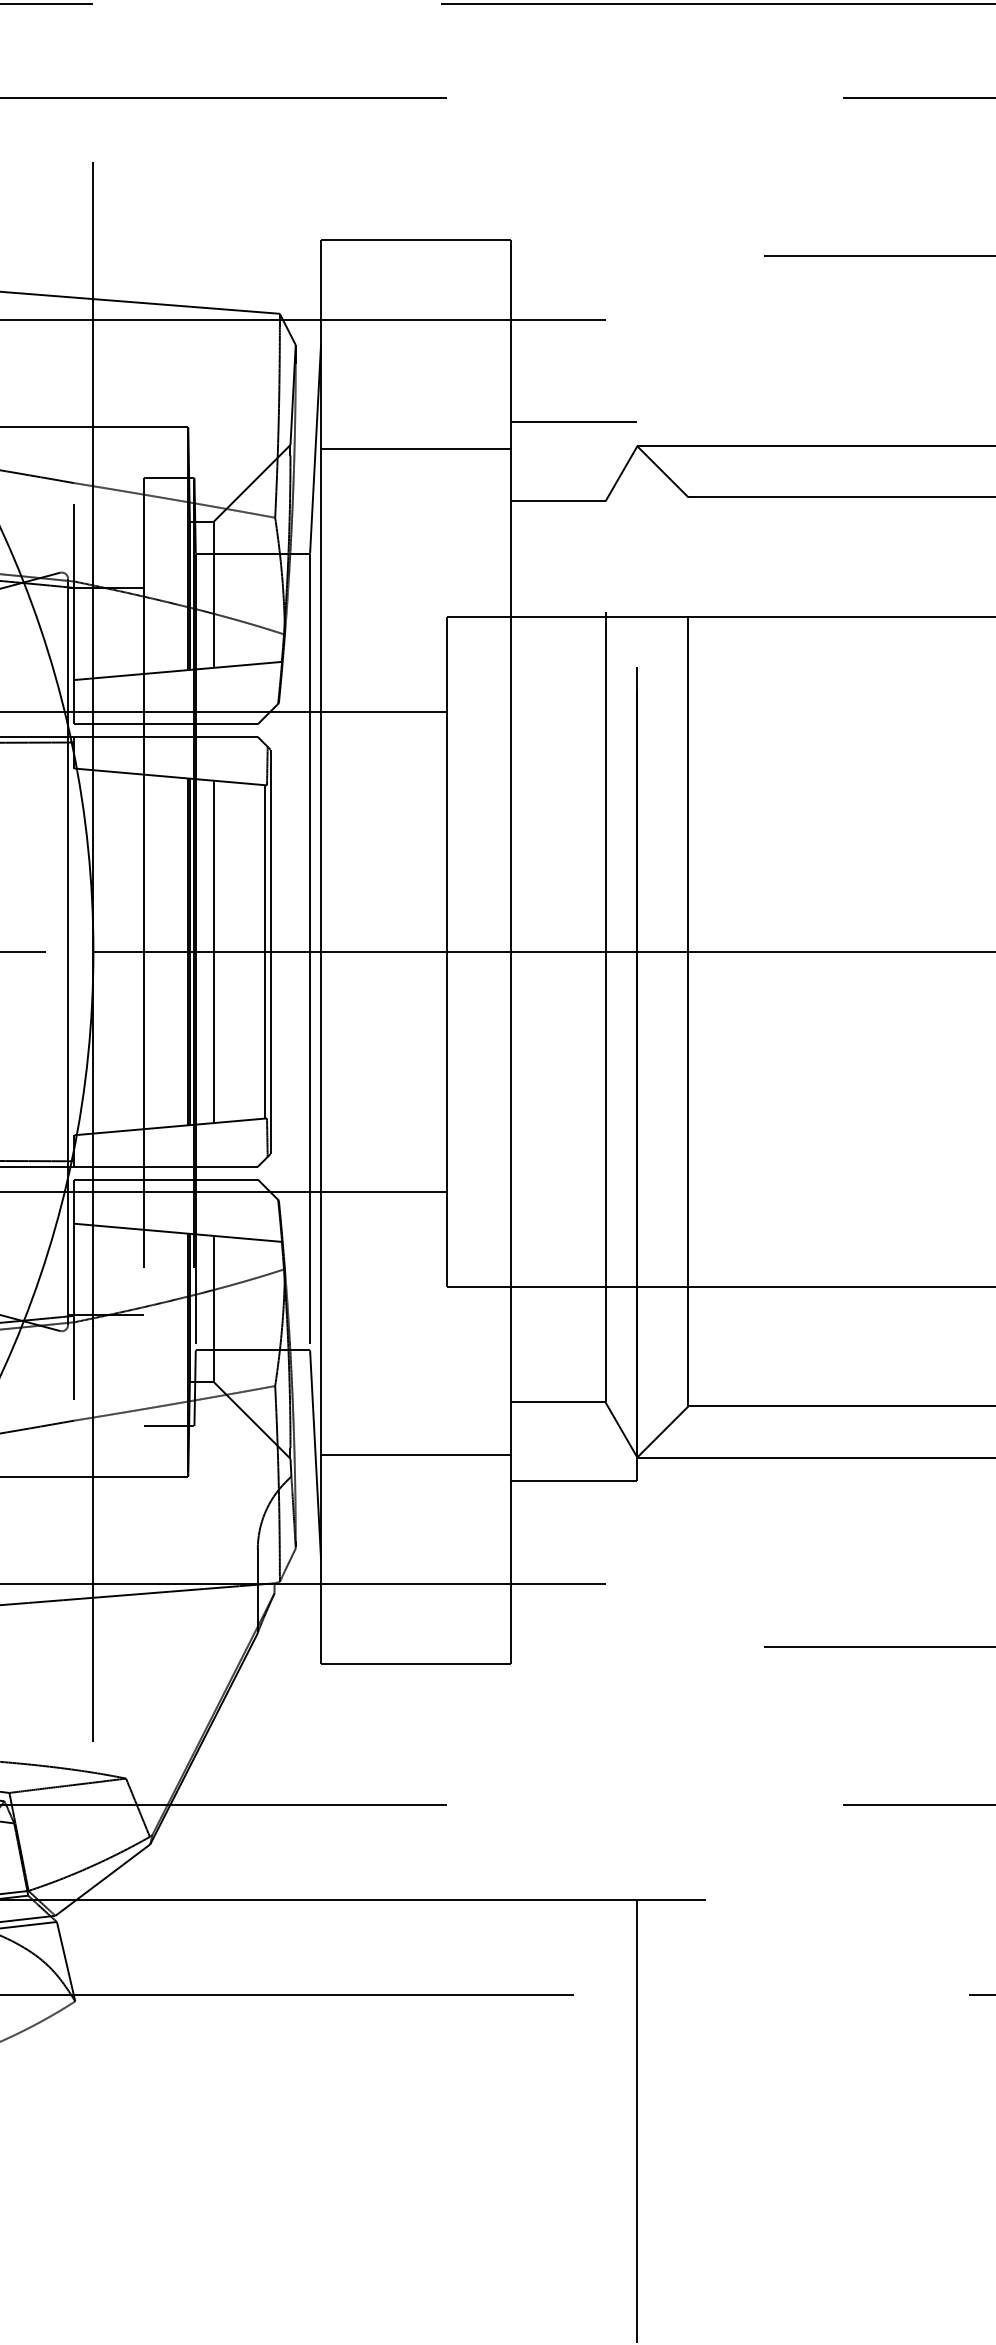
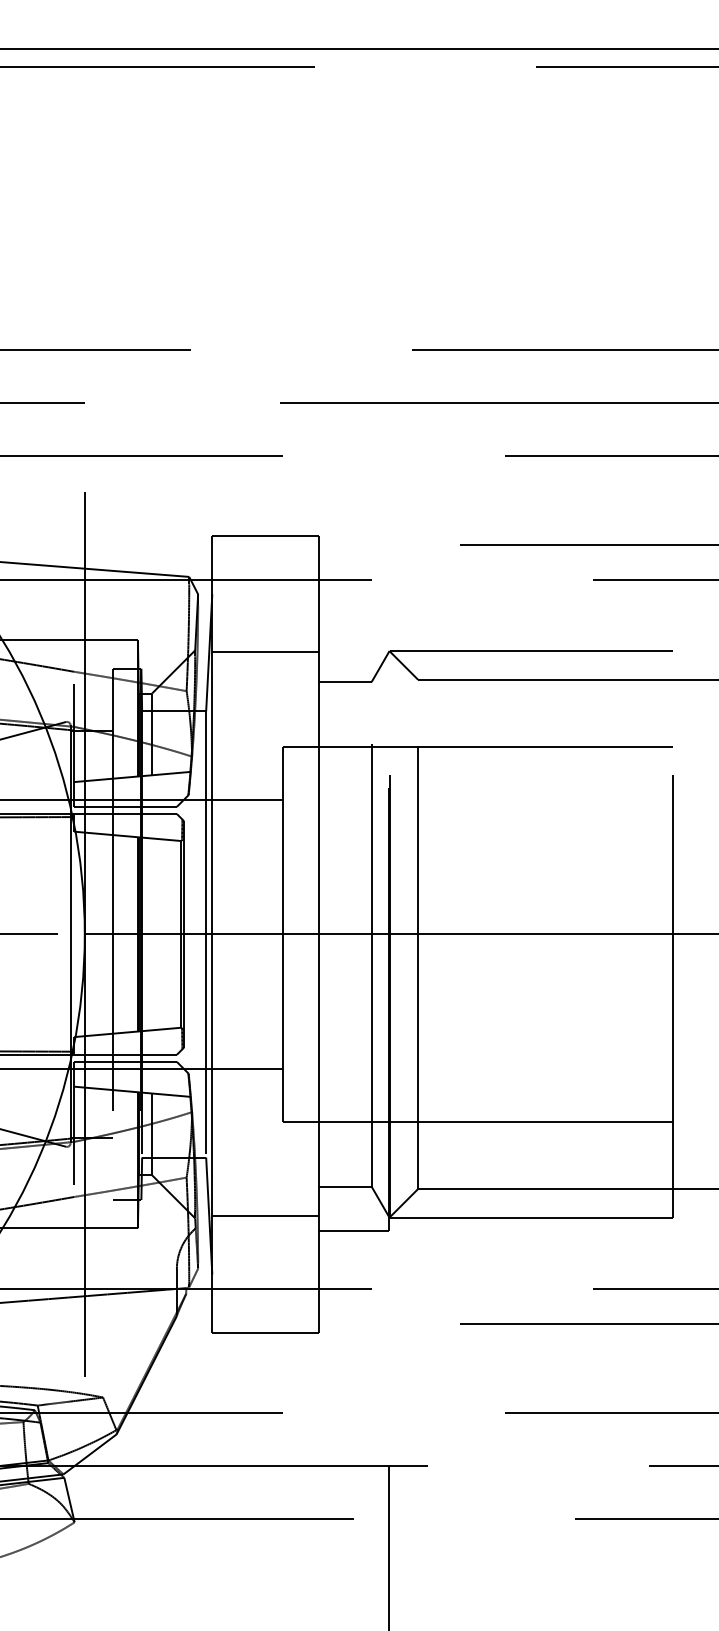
line: (573, 421) -> (353, 637), removed
line: (214, 952) -> (152, 934), removed

